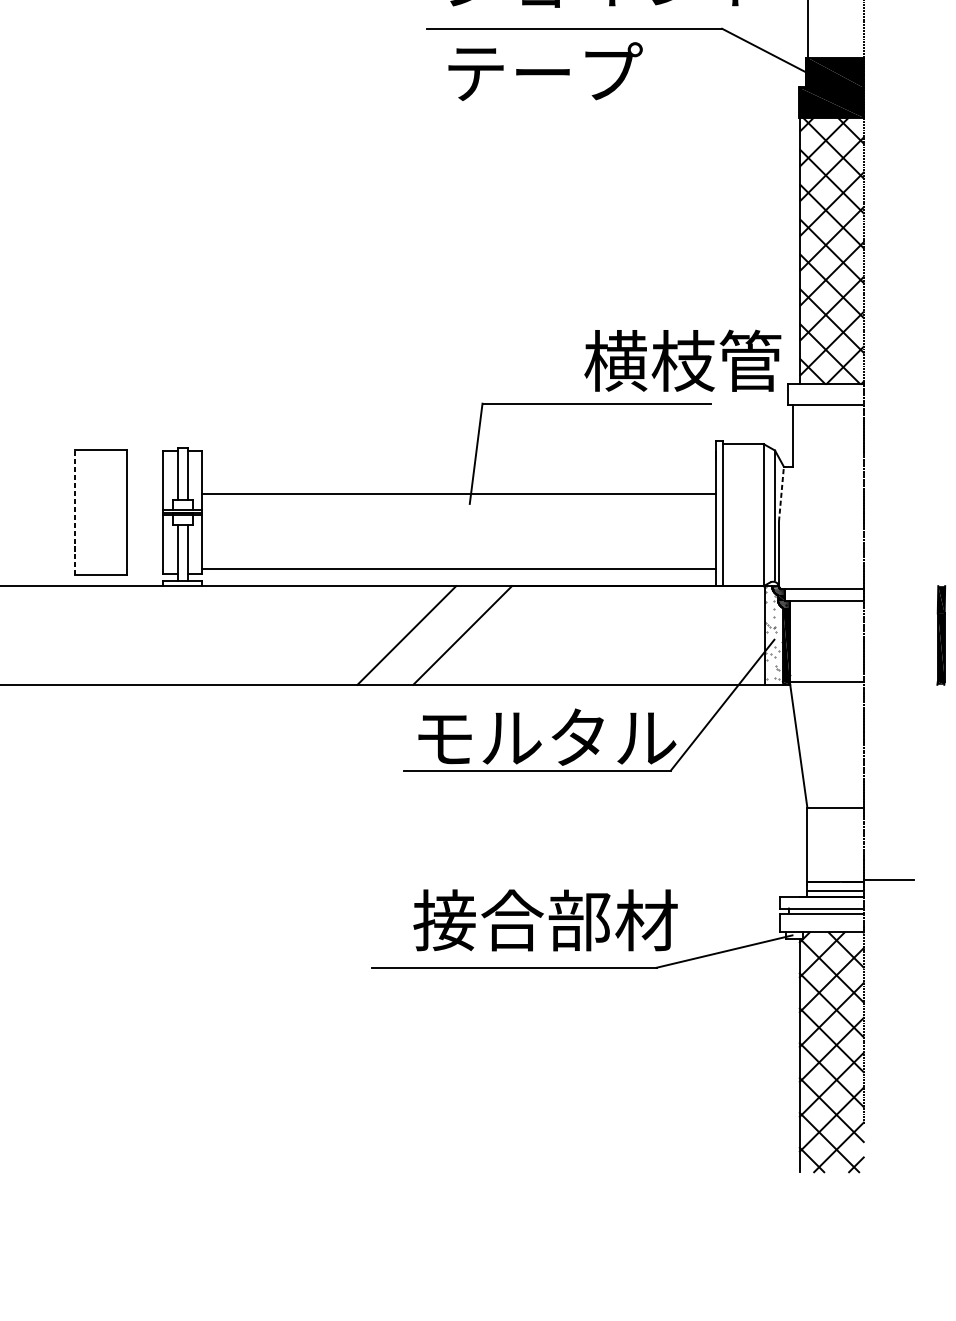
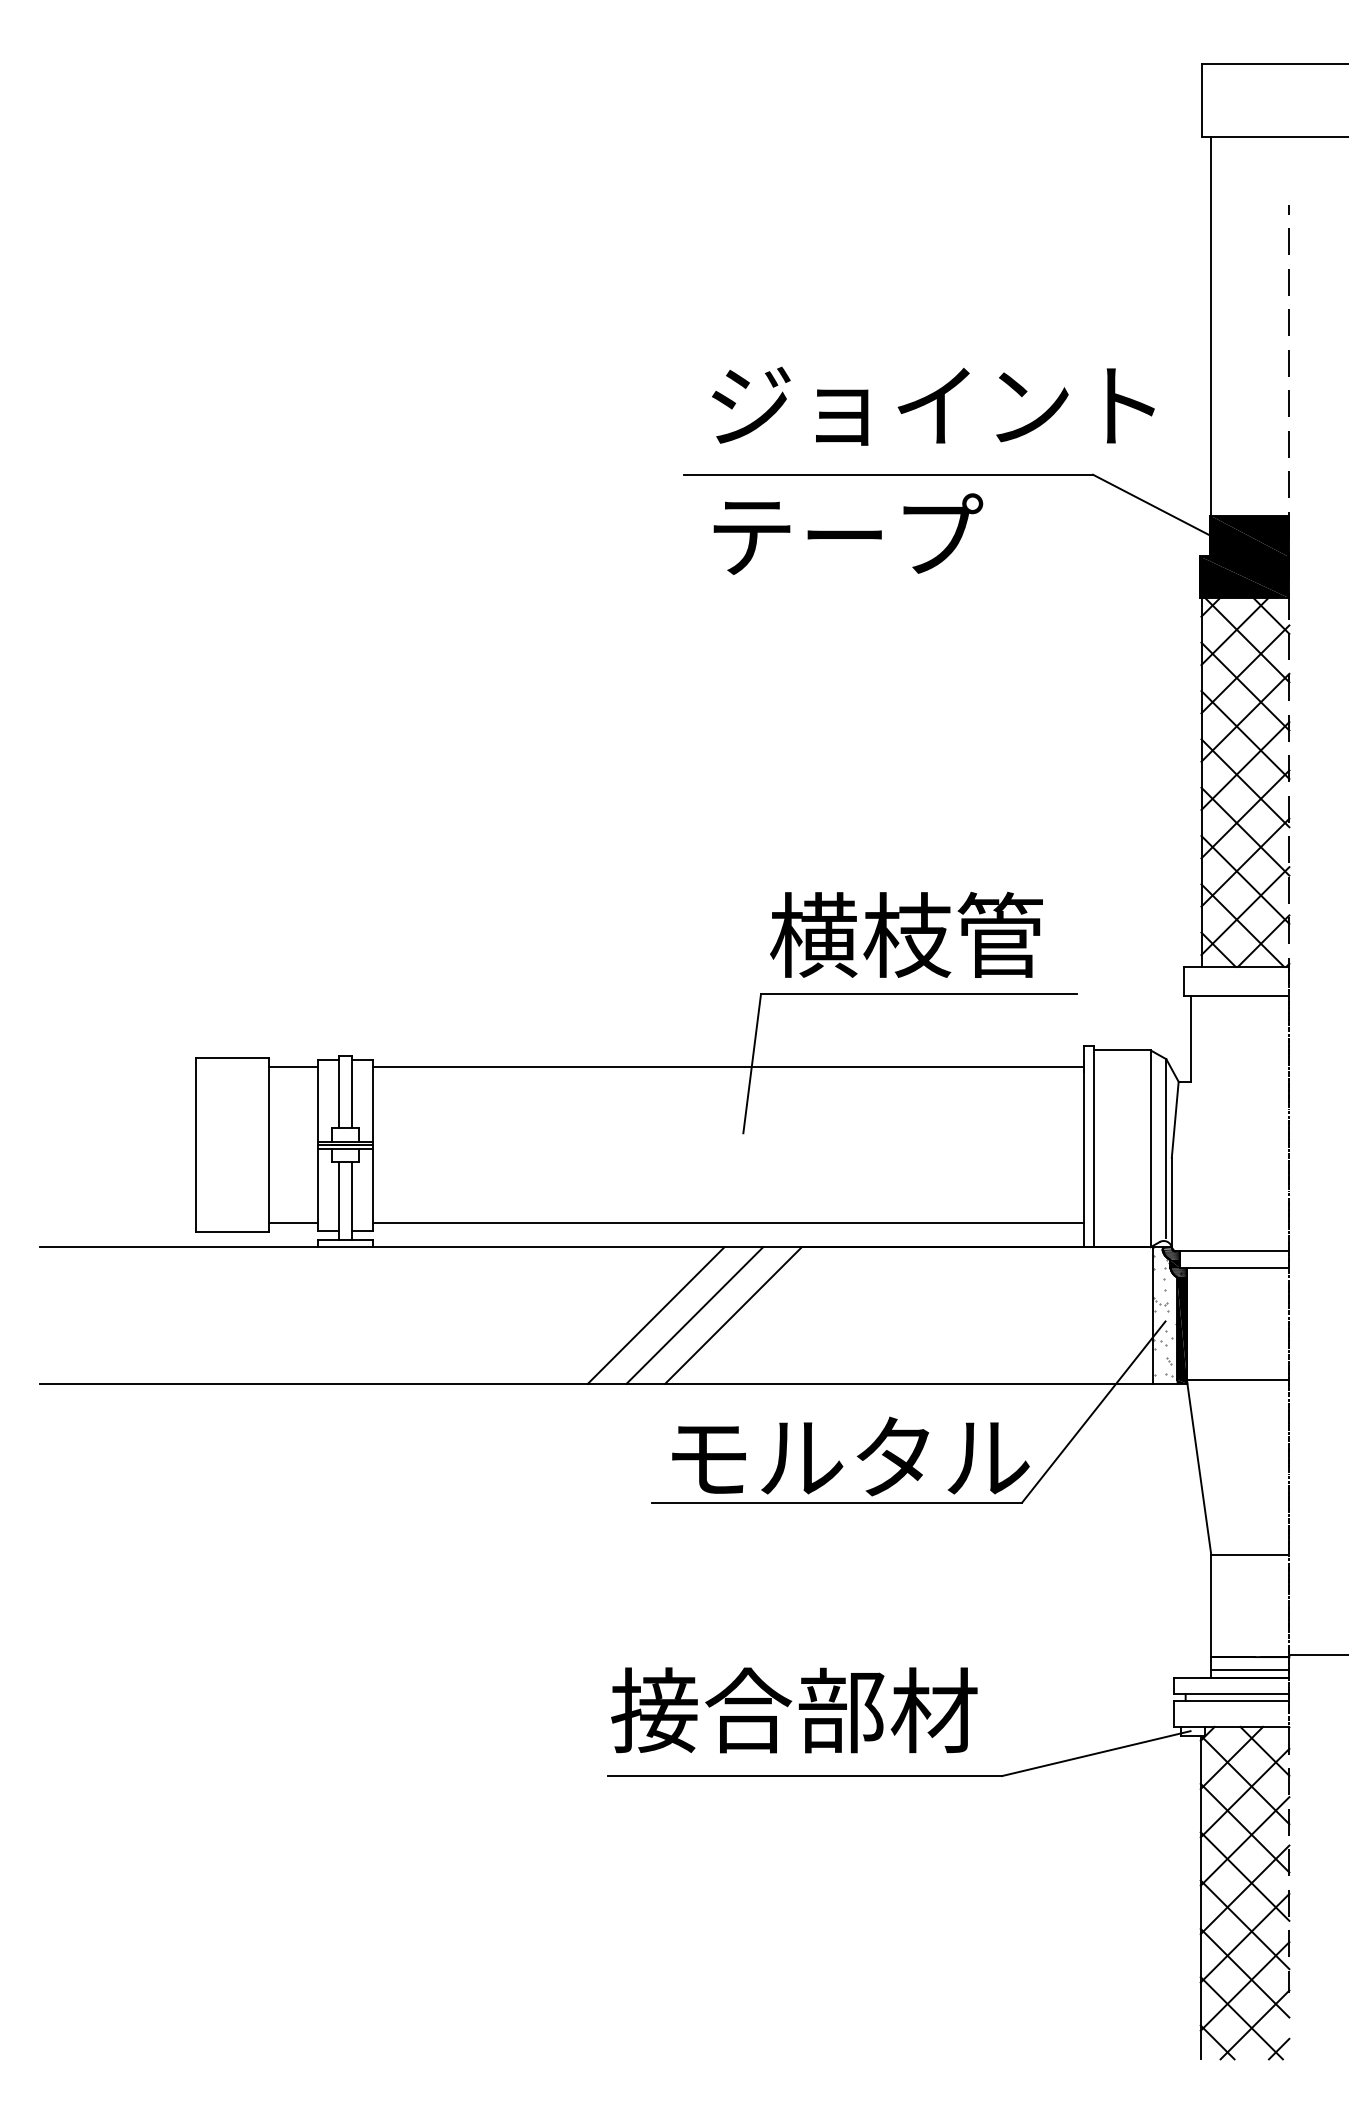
text: (682, 360) -> (906, 934), moved
line: (145, 456) -> (293, 1067), added
line: (459, 494) -> (728, 1067), moved
line: (781, 494) -> (1175, 1119), dashed -> solid
line: (74, 512) -> (195, 1145), dashed -> solid
line: (145, 569) -> (293, 1223), added
line: (434, 635) -> (694, 1315), added
text: (545, 920) -> (794, 1710), moved

